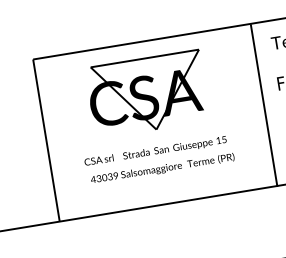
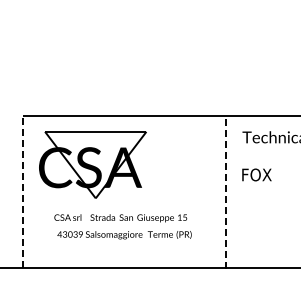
part: (147, 93) -> (92, 164), moved
line: (264, 105) -> (226, 192), solid -> dashed
line: (46, 140) -> (22, 191), solid -> dashed

